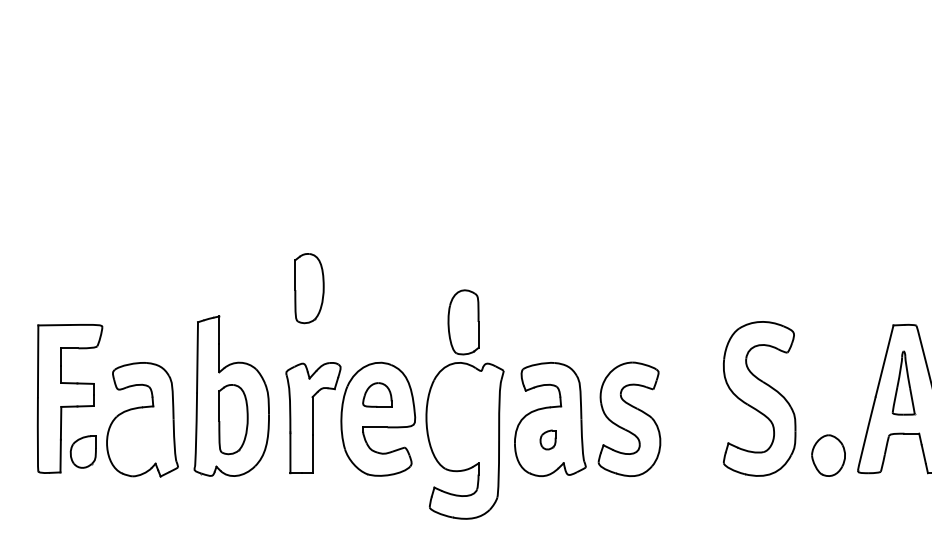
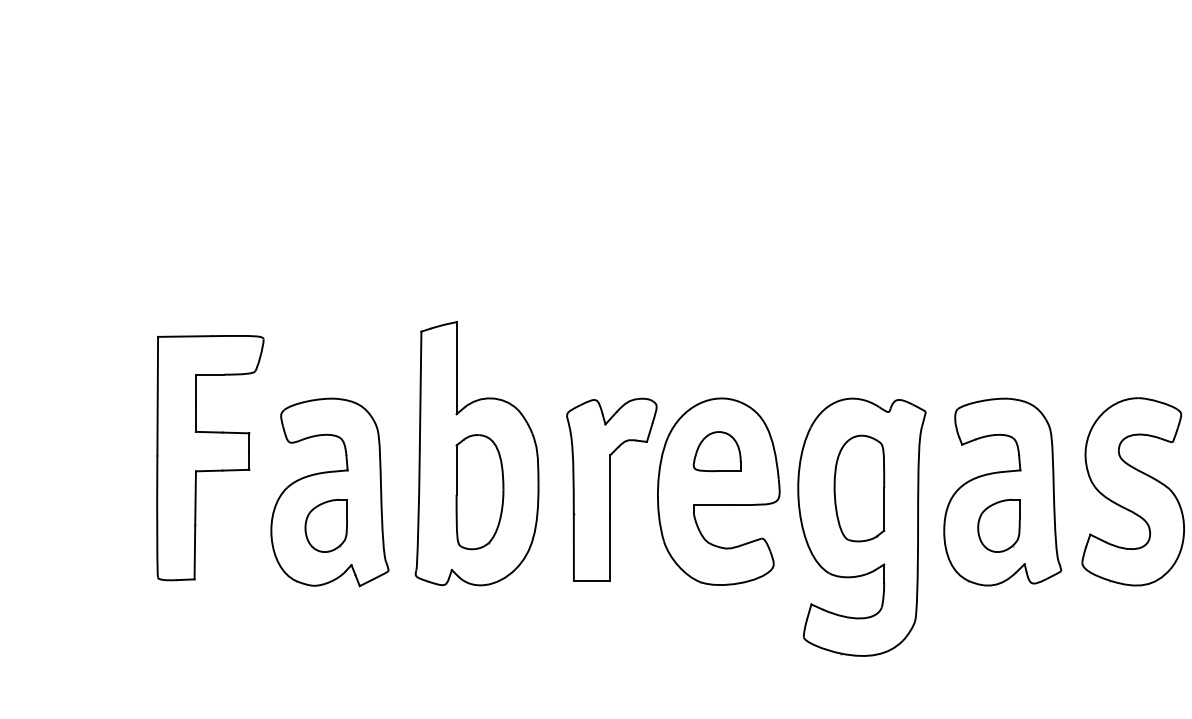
part: (309, 288) -> (605, 275), removed
part: (463, 322) -> (859, 488), moved
part: (547, 439) -> (997, 525), size x1.67
part: (82, 451) -> (324, 525), moved

